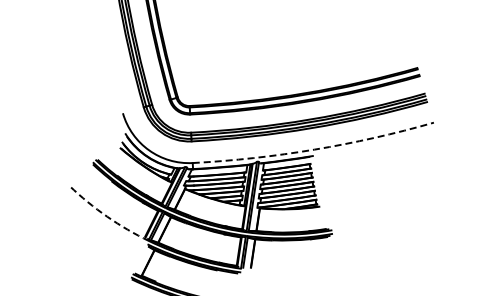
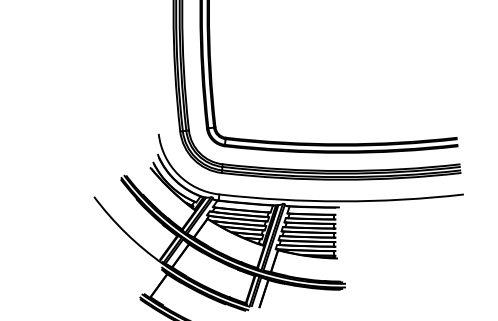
arc: (314, 149) -> (341, 201), dashed -> solid
arc: (107, 216) -> (126, 233), dashed -> solid

